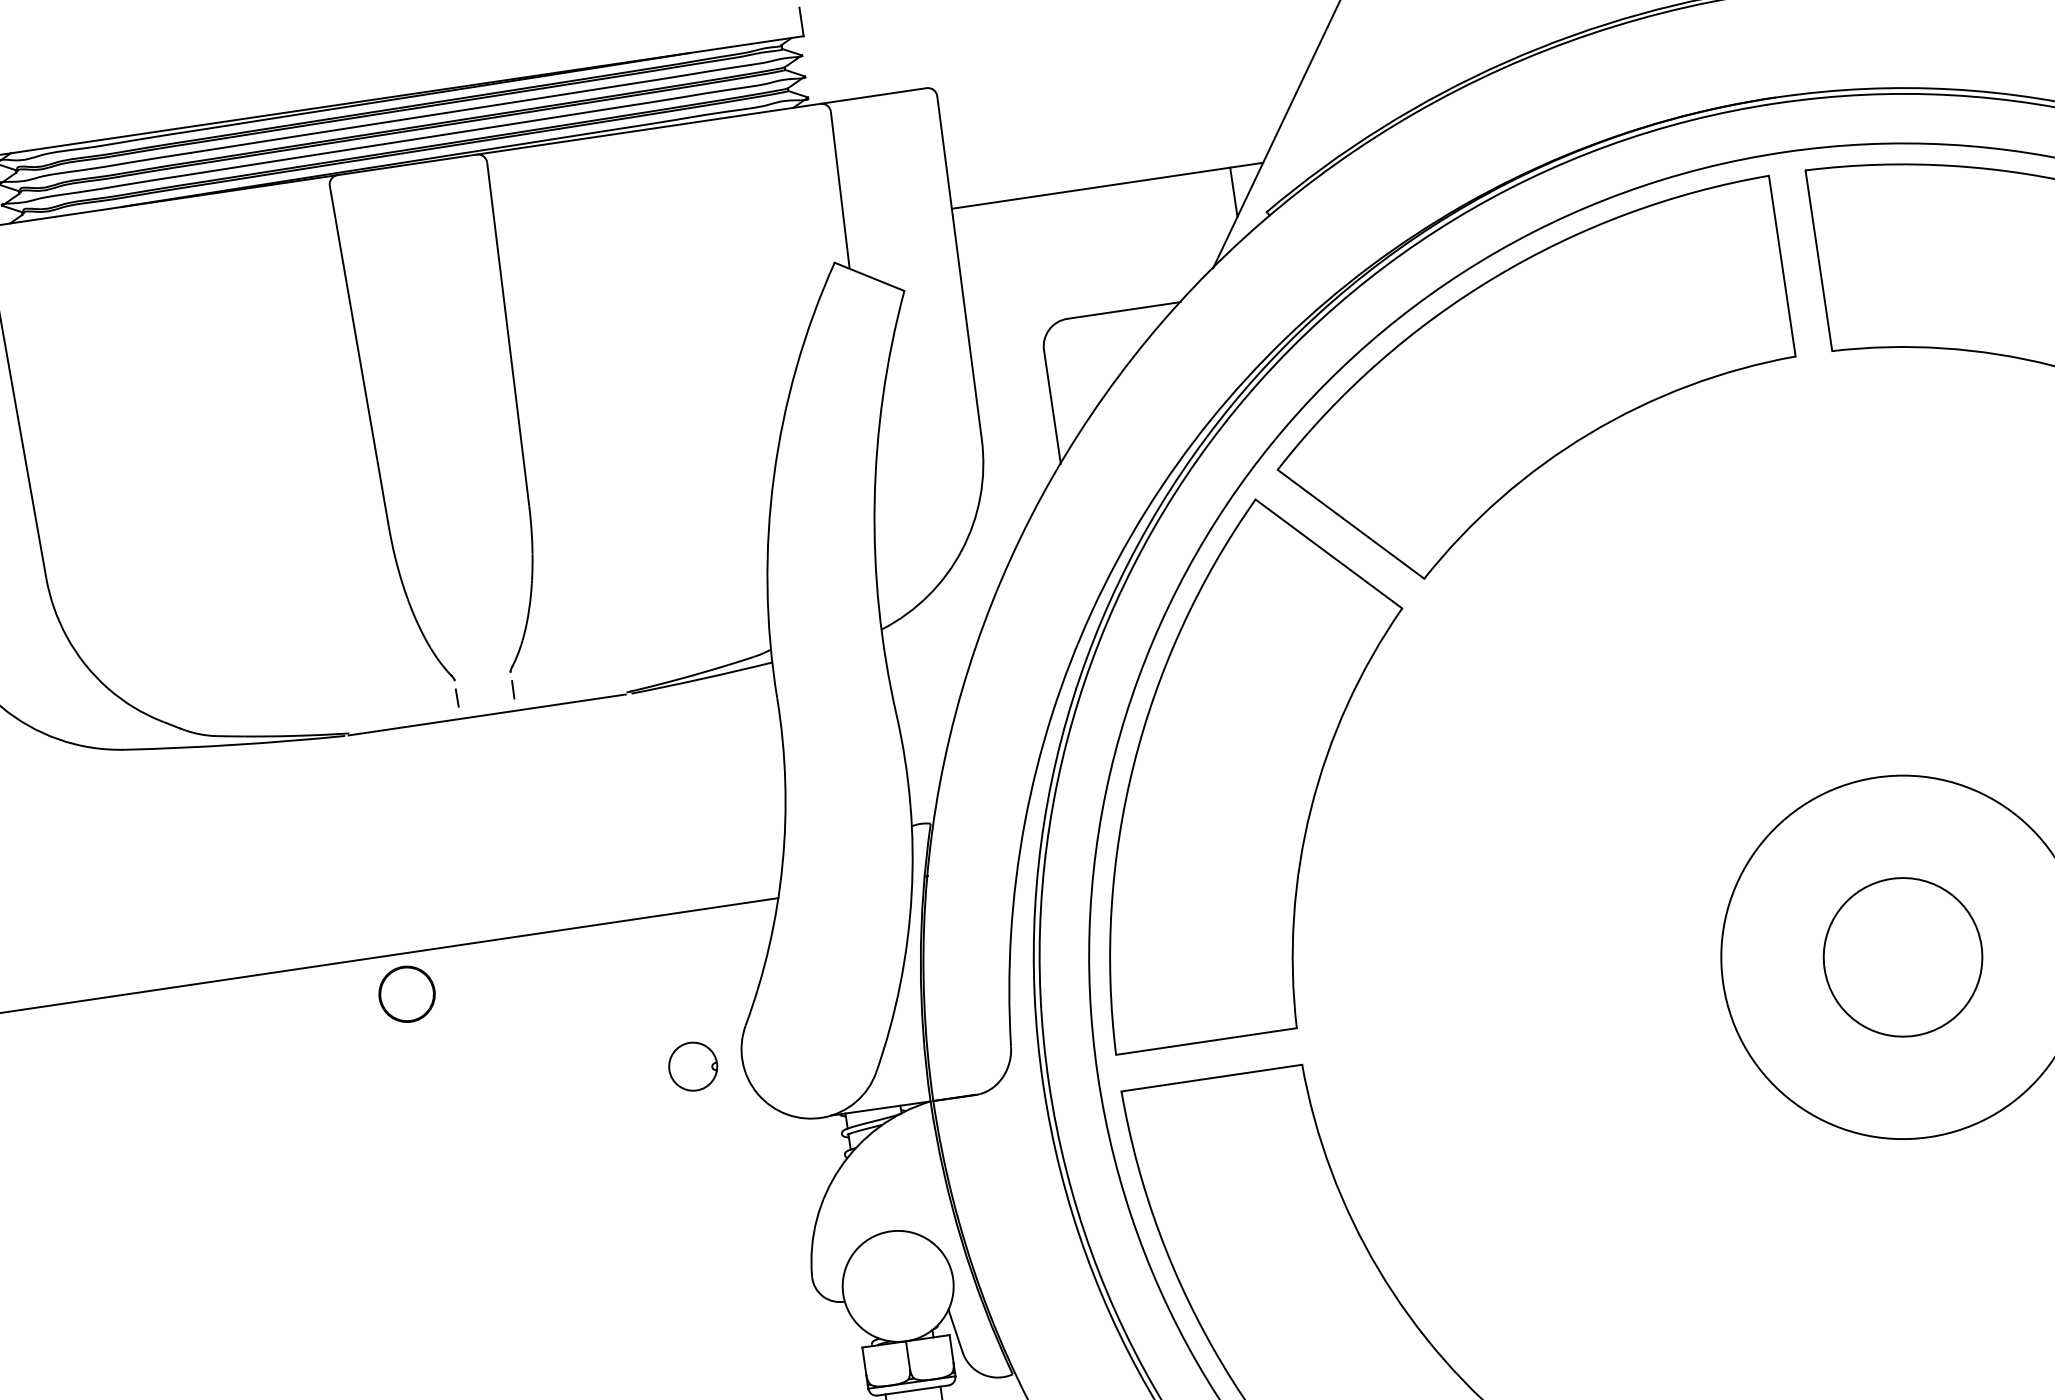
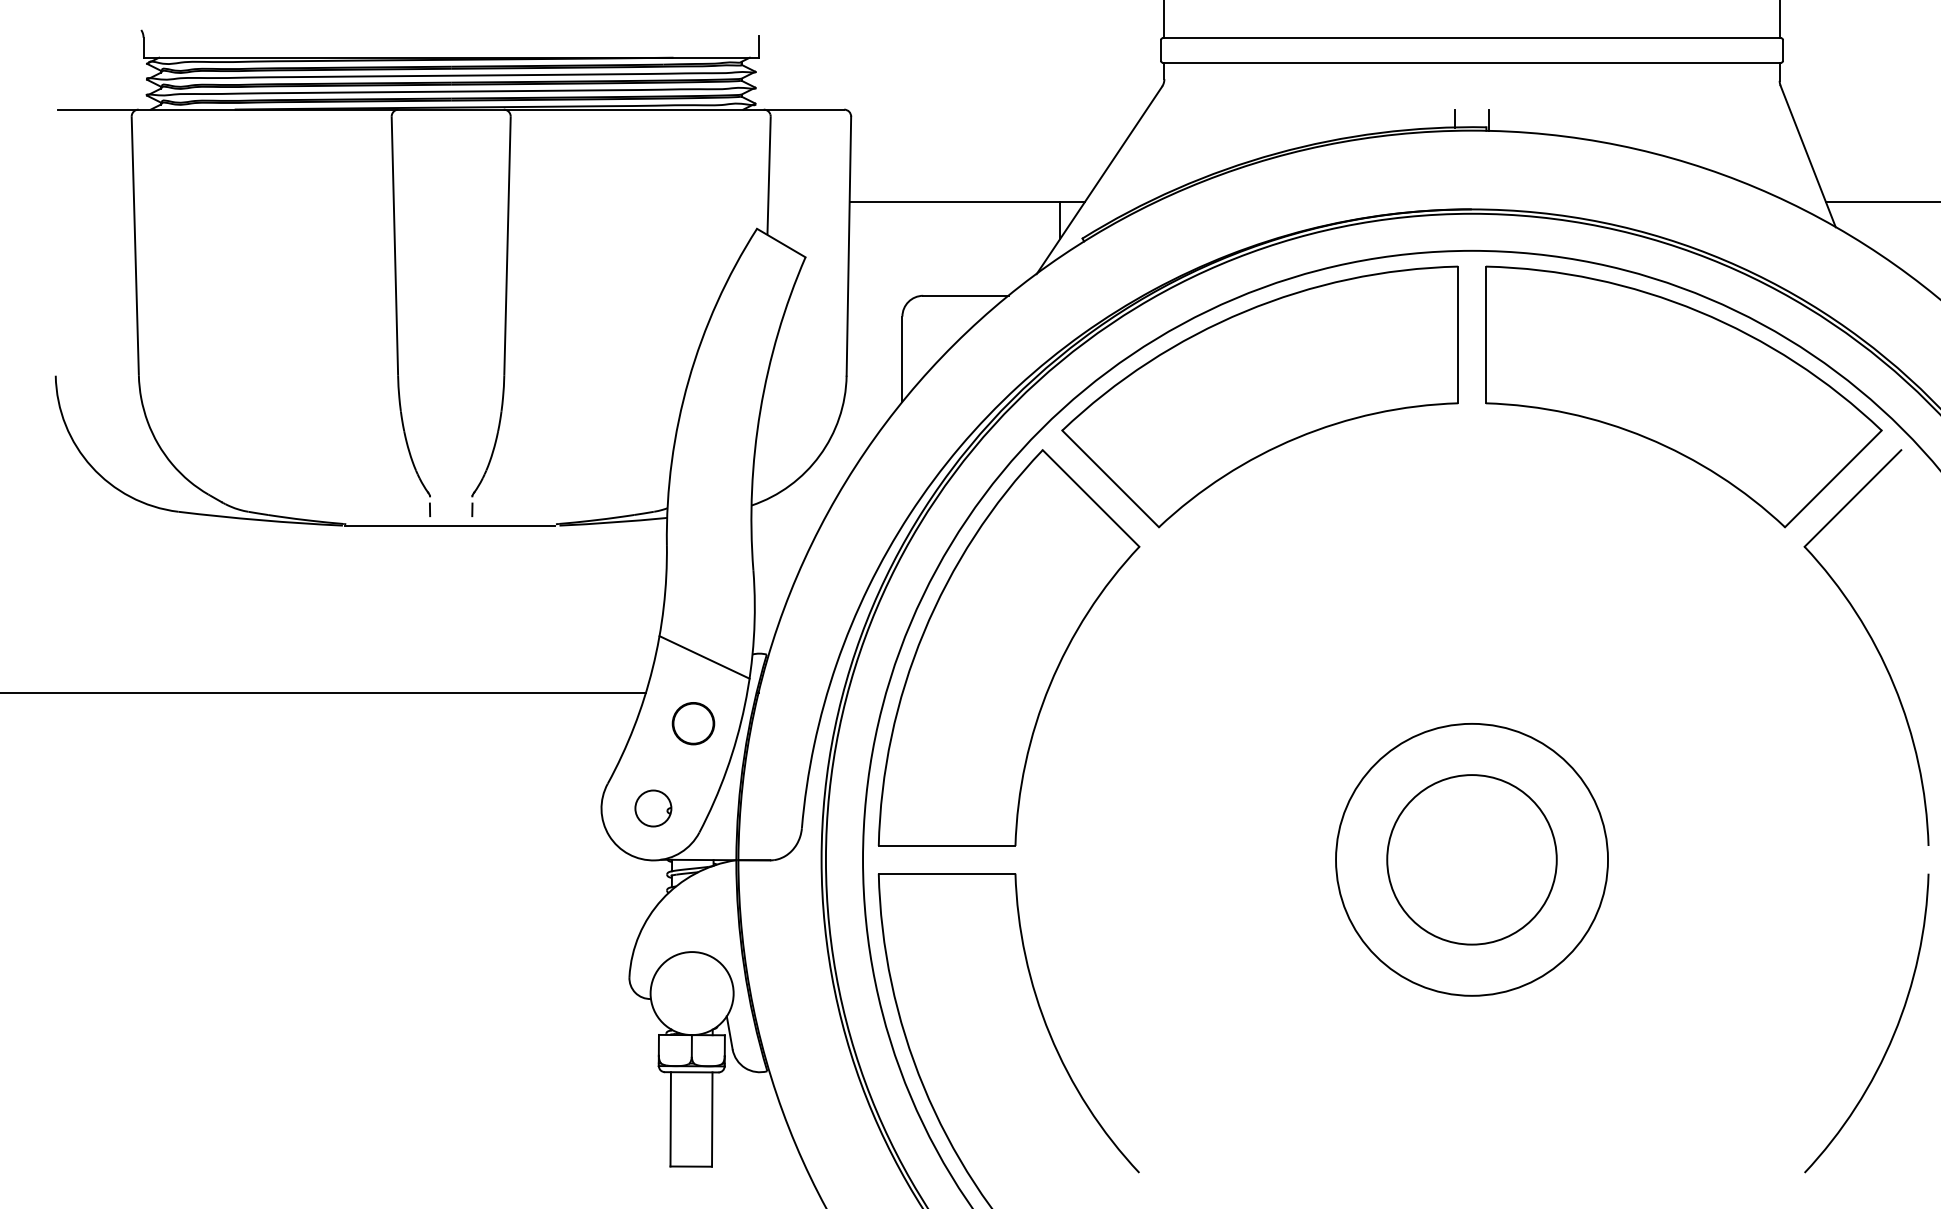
line: (848, 839) -> (704, 657), added
circle: (1902, 956) -> (1471, 859), size x1.43
part: (407, 994) -> (693, 723), moved
part: (693, 1066) -> (653, 808), moved

